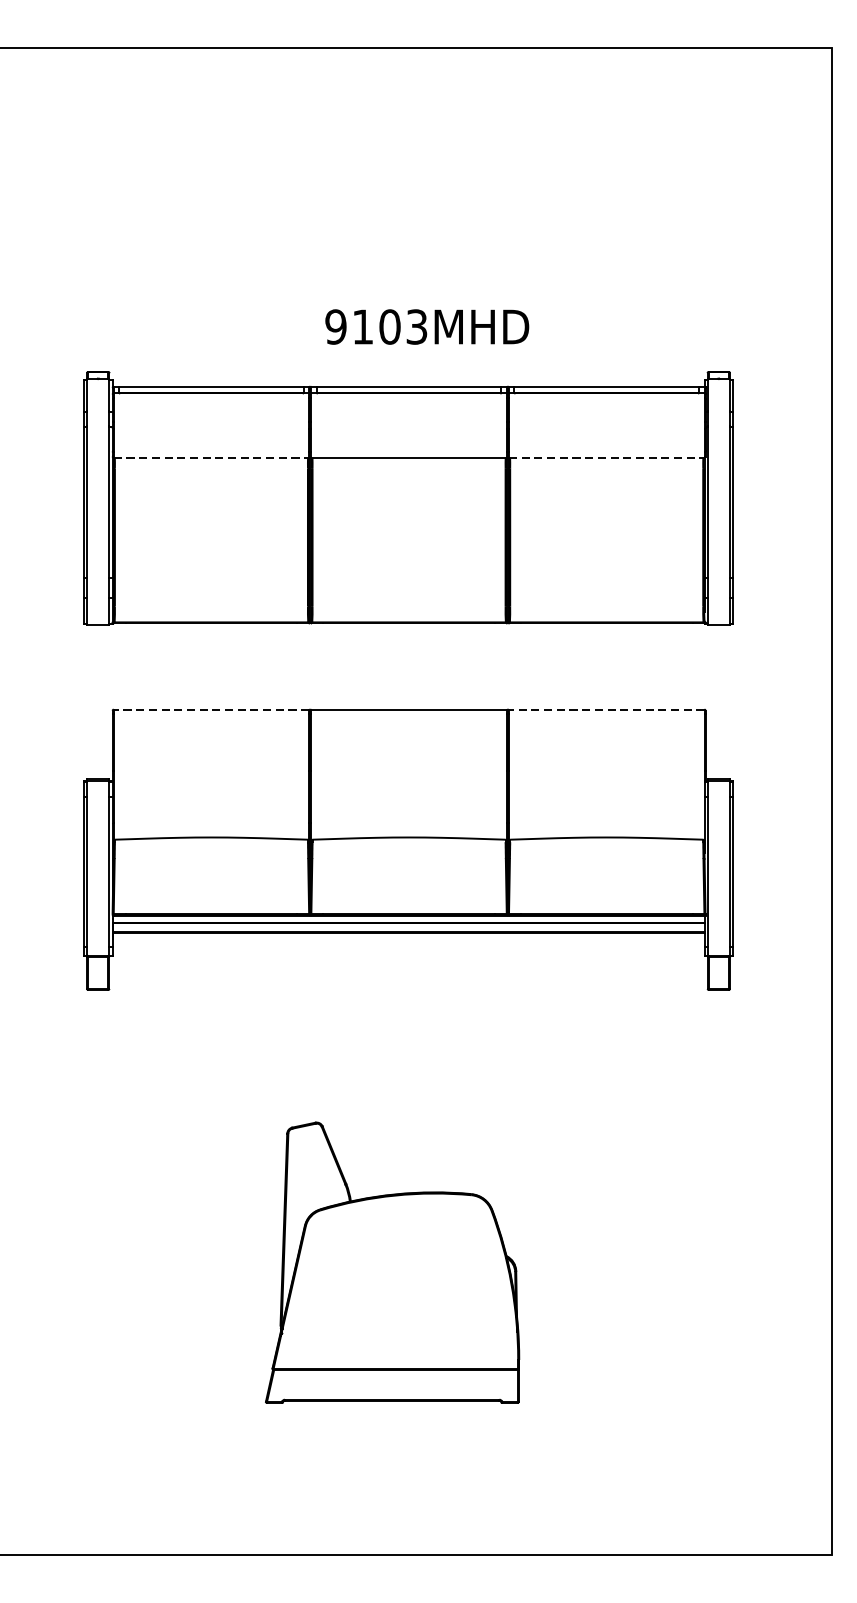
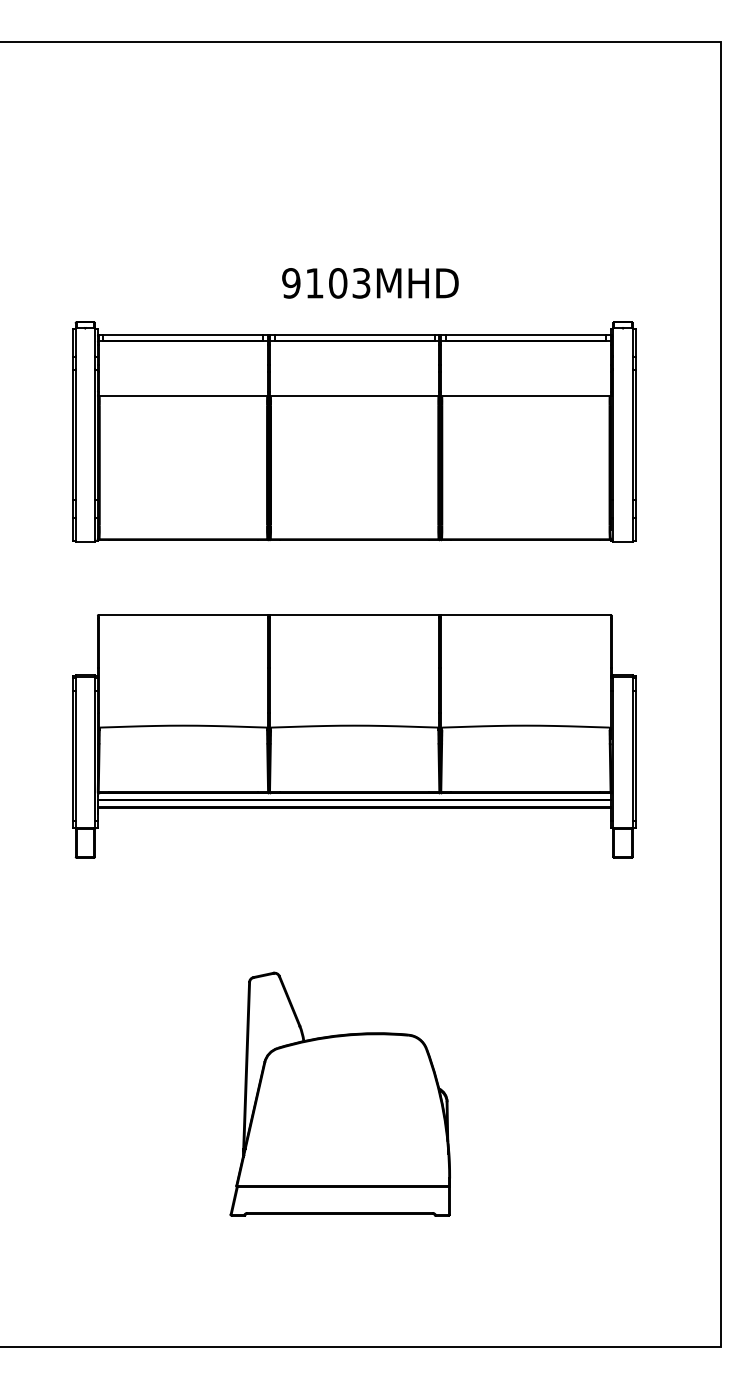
line: (211, 457) -> (183, 396), dashed -> solid
line: (606, 457) -> (525, 396), dashed -> solid
line: (211, 709) -> (183, 614), dashed -> solid
line: (606, 709) -> (525, 614), dashed -> solid

